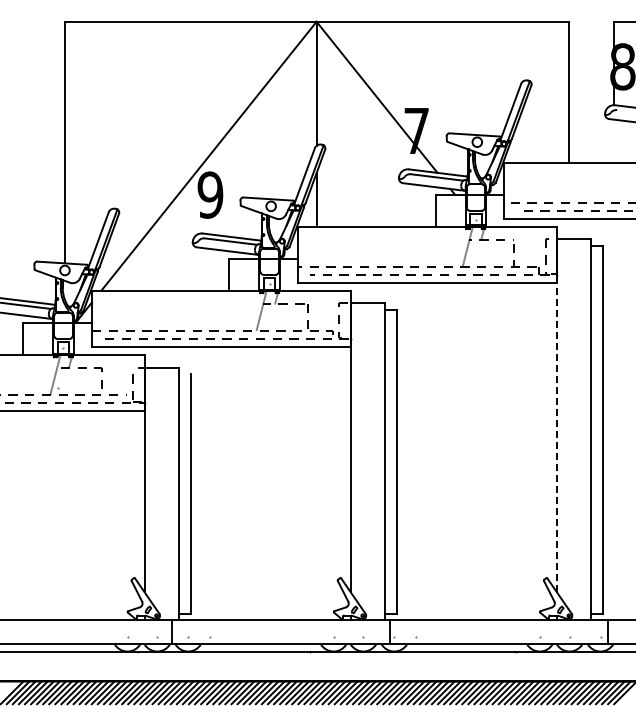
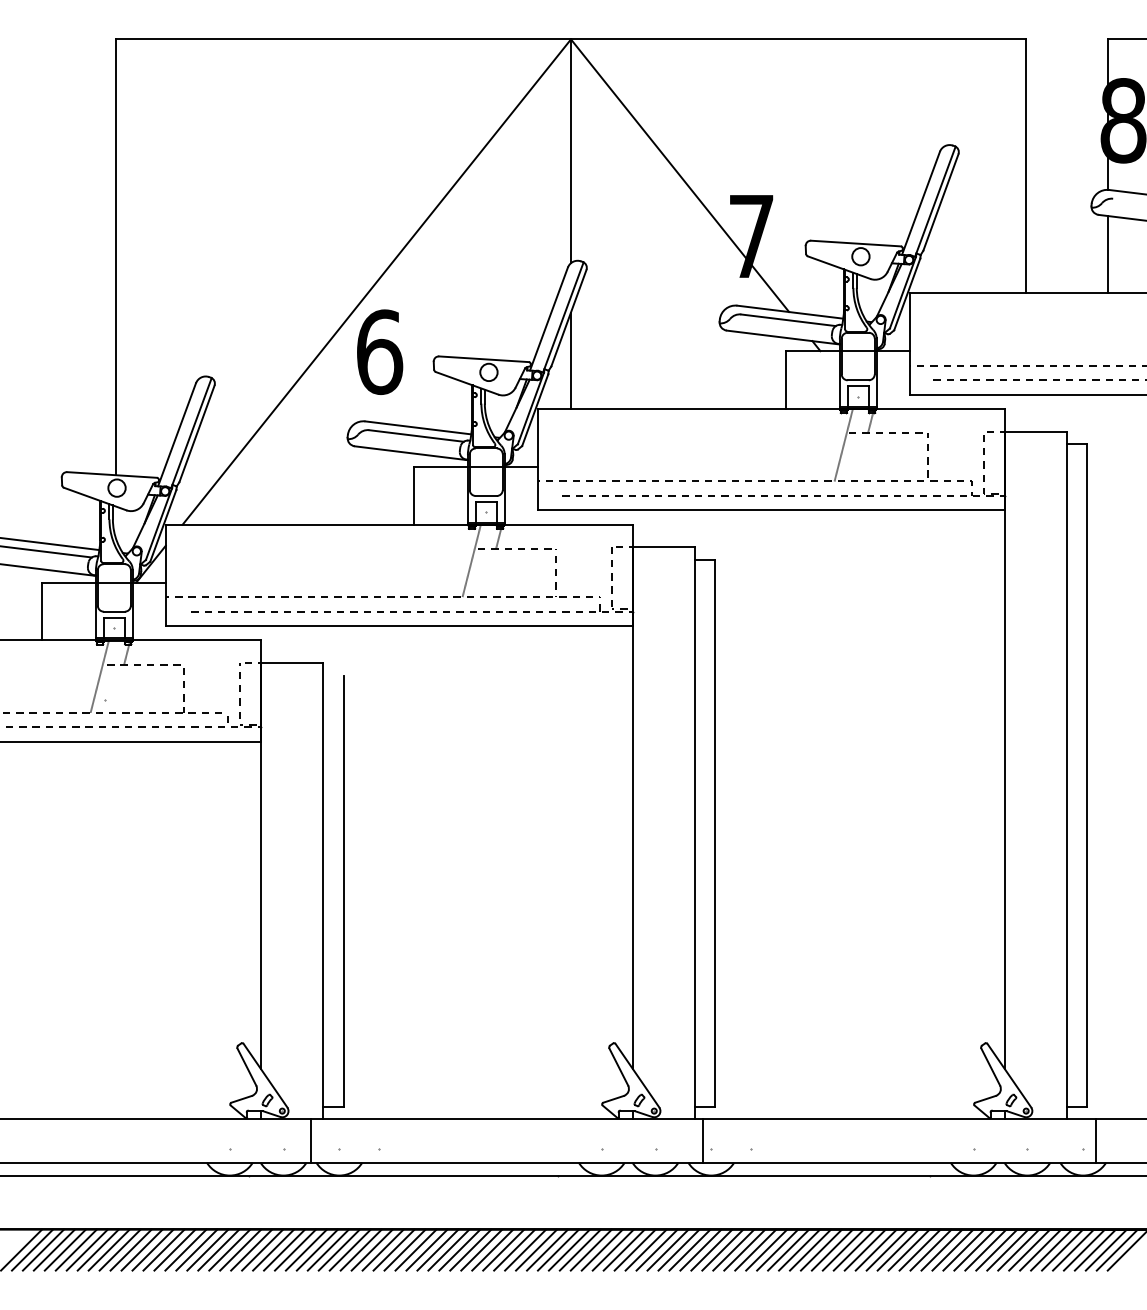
line: (614, 140) -> (1108, 253), added
text: (210, 194) -> (379, 351), 9 -> 6
line: (557, 415) -> (1005, 749), dashed -> solid

